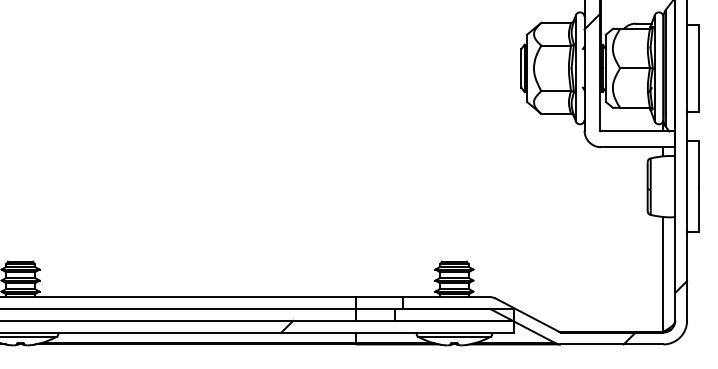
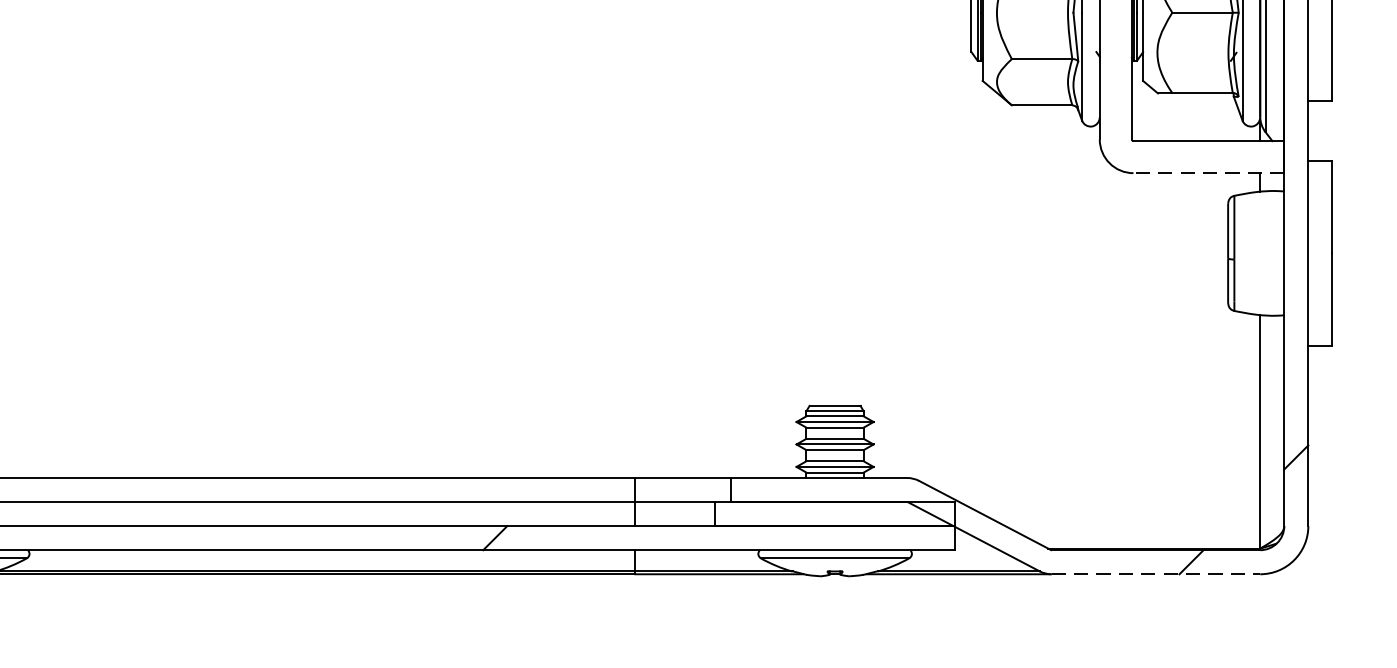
line: (637, 147) -> (1207, 173), solid -> dashed
line: (612, 344) -> (1156, 574), solid -> dashed

